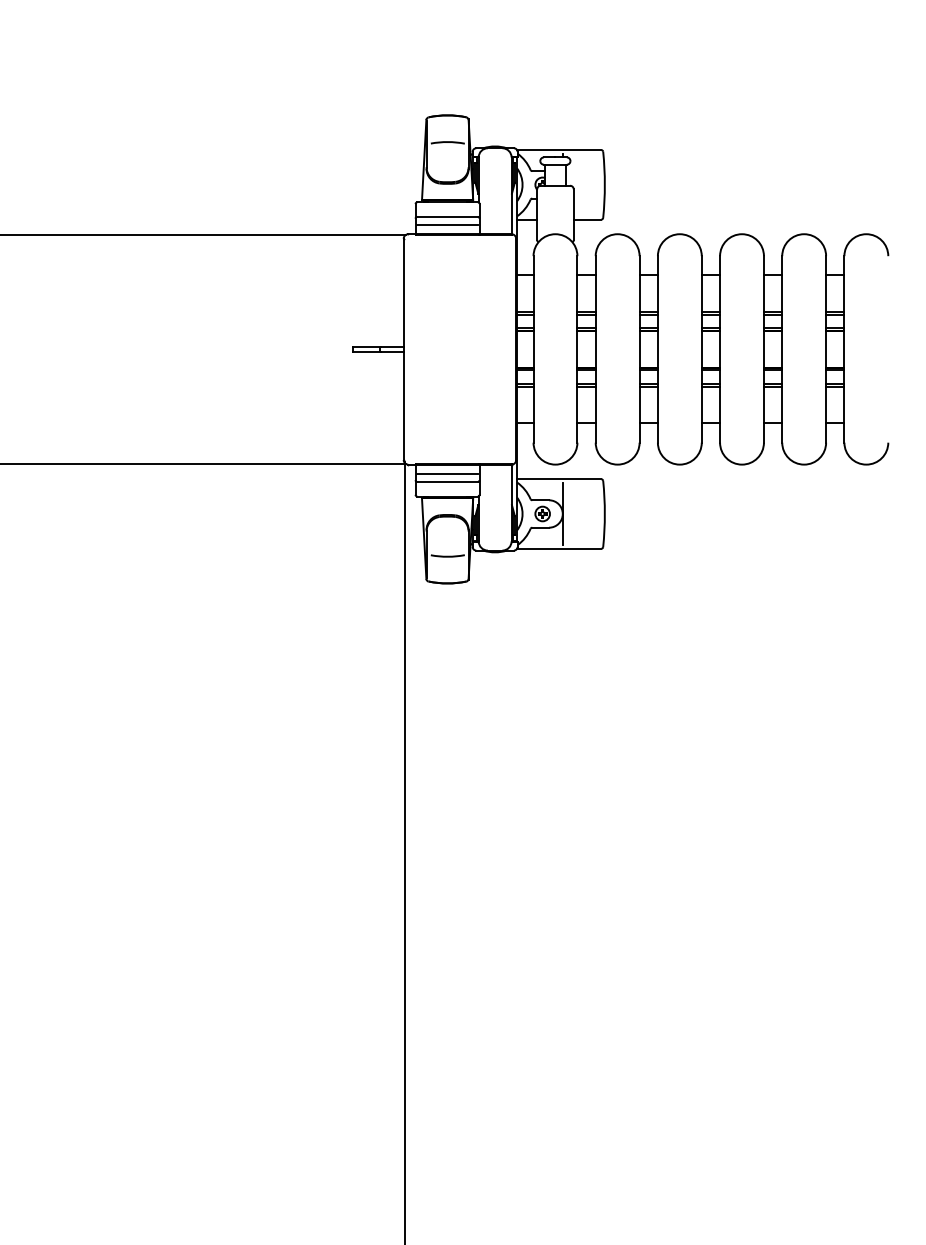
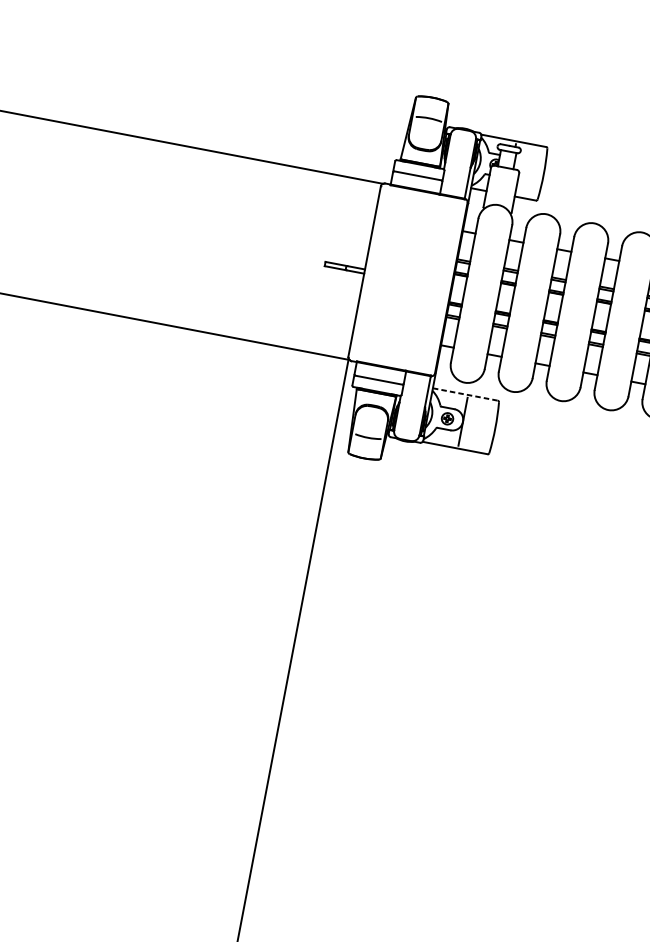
line: (447, 225) -> (416, 182), removed
line: (447, 473) -> (380, 373), removed
line: (559, 479) -> (465, 394), solid -> dashed

